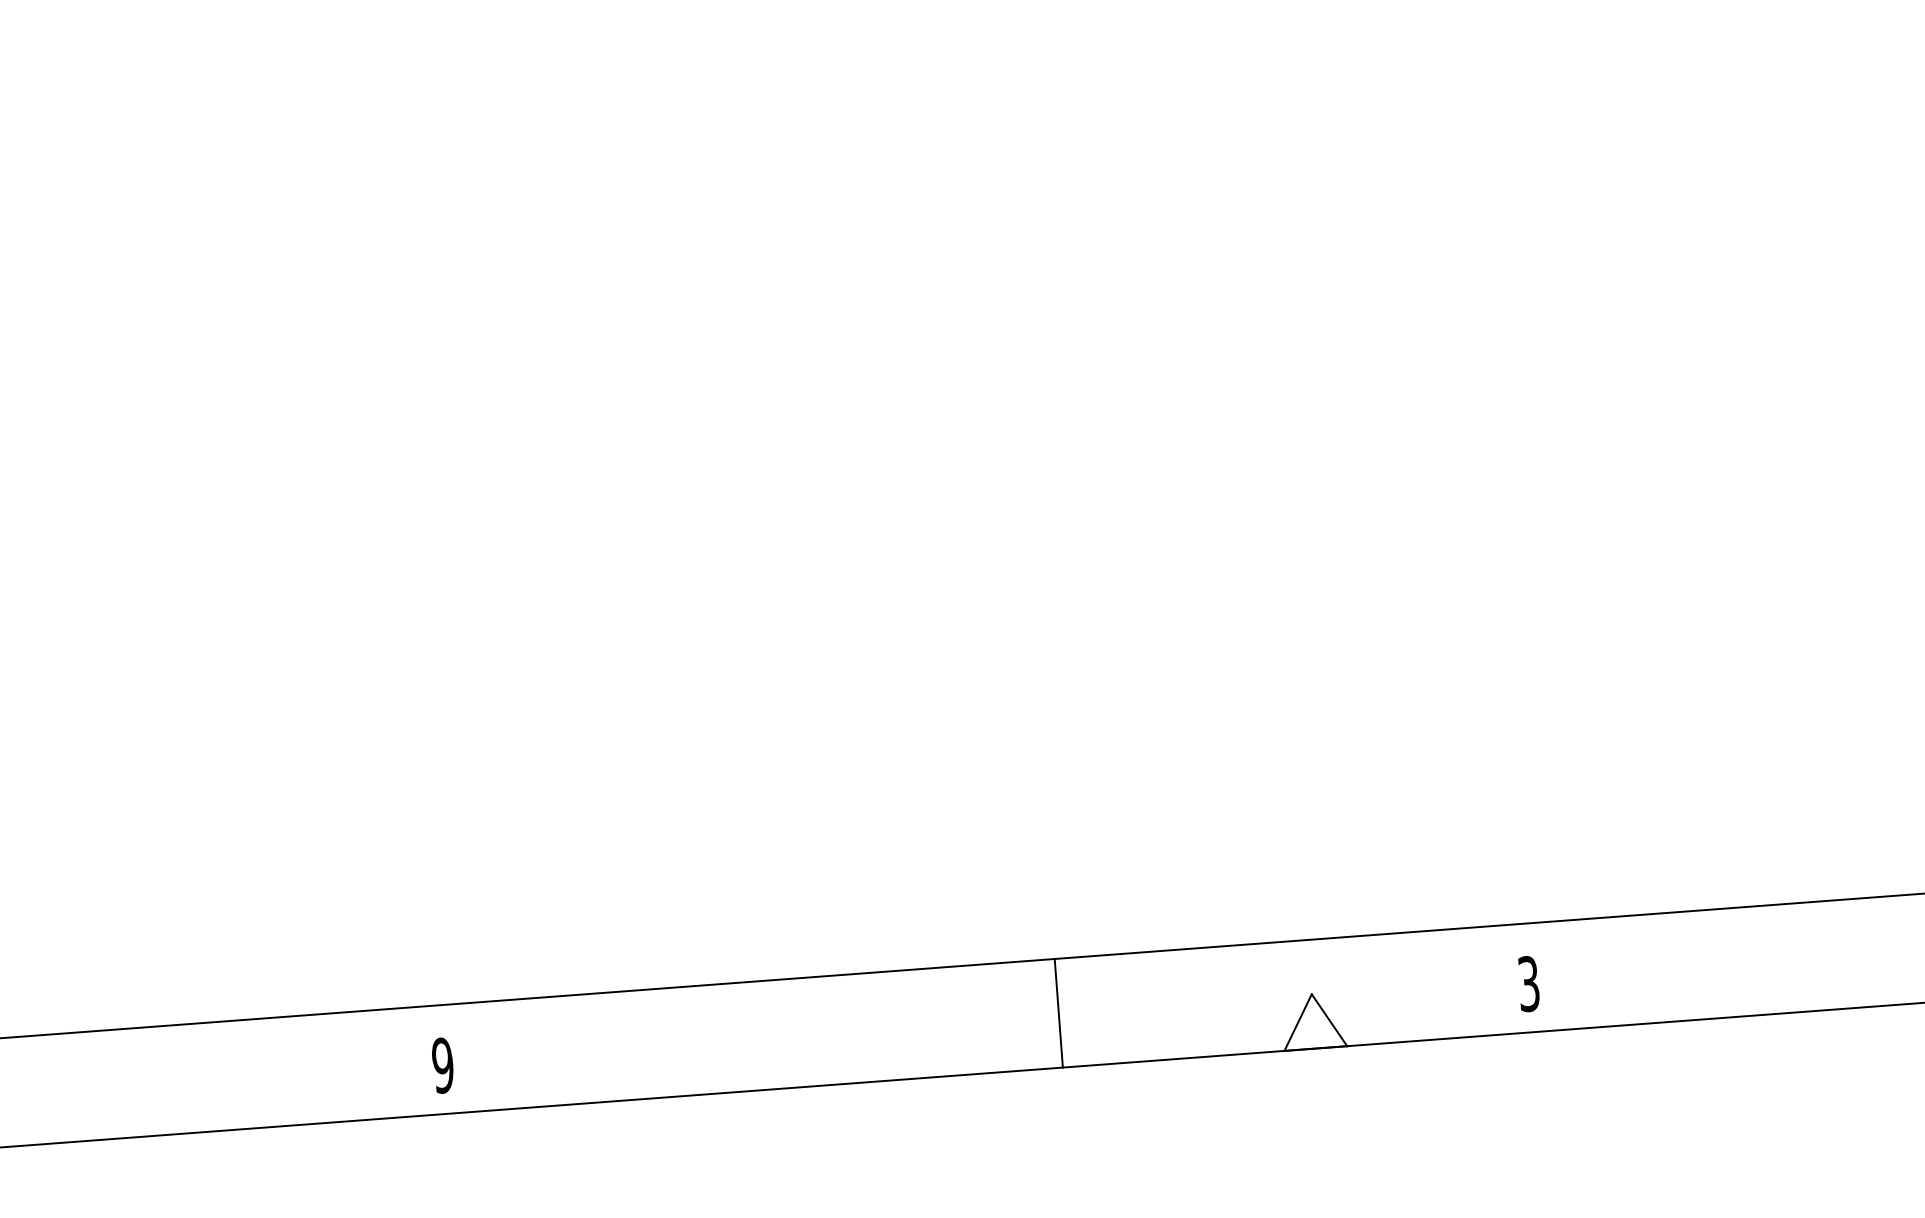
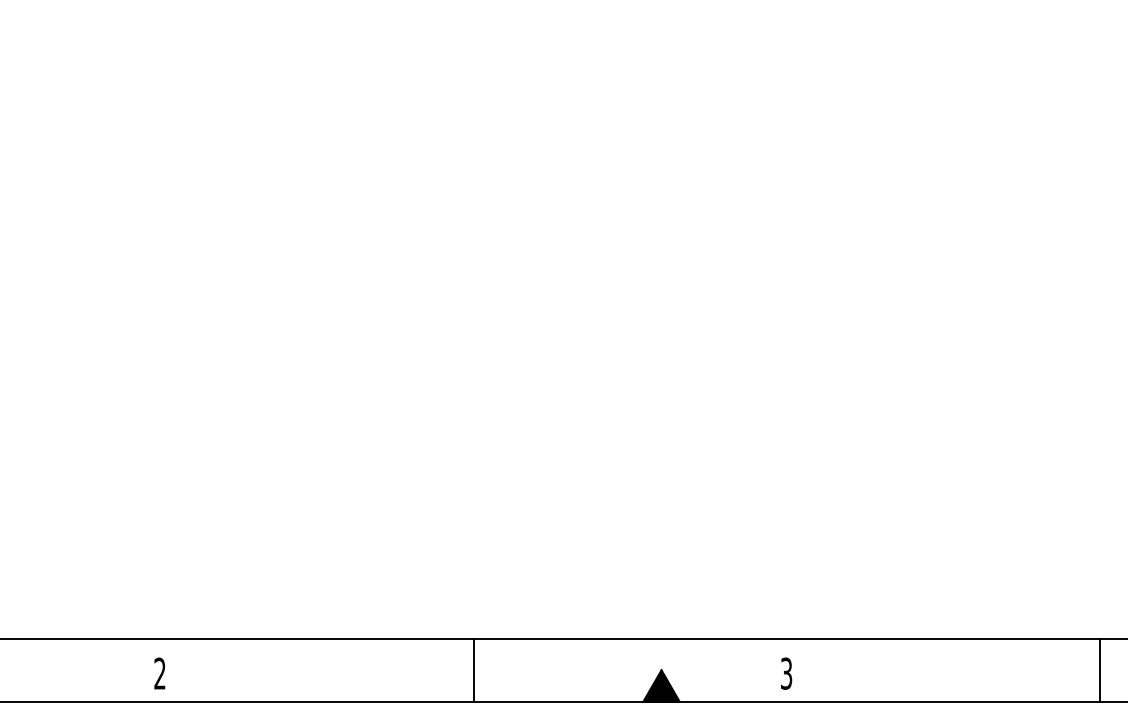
line: (1058, 1012) -> (473, 669), moved
fill: (1313, 1020) -> (661, 685), added
text: (442, 1065) -> (159, 673), 9 -> 2

